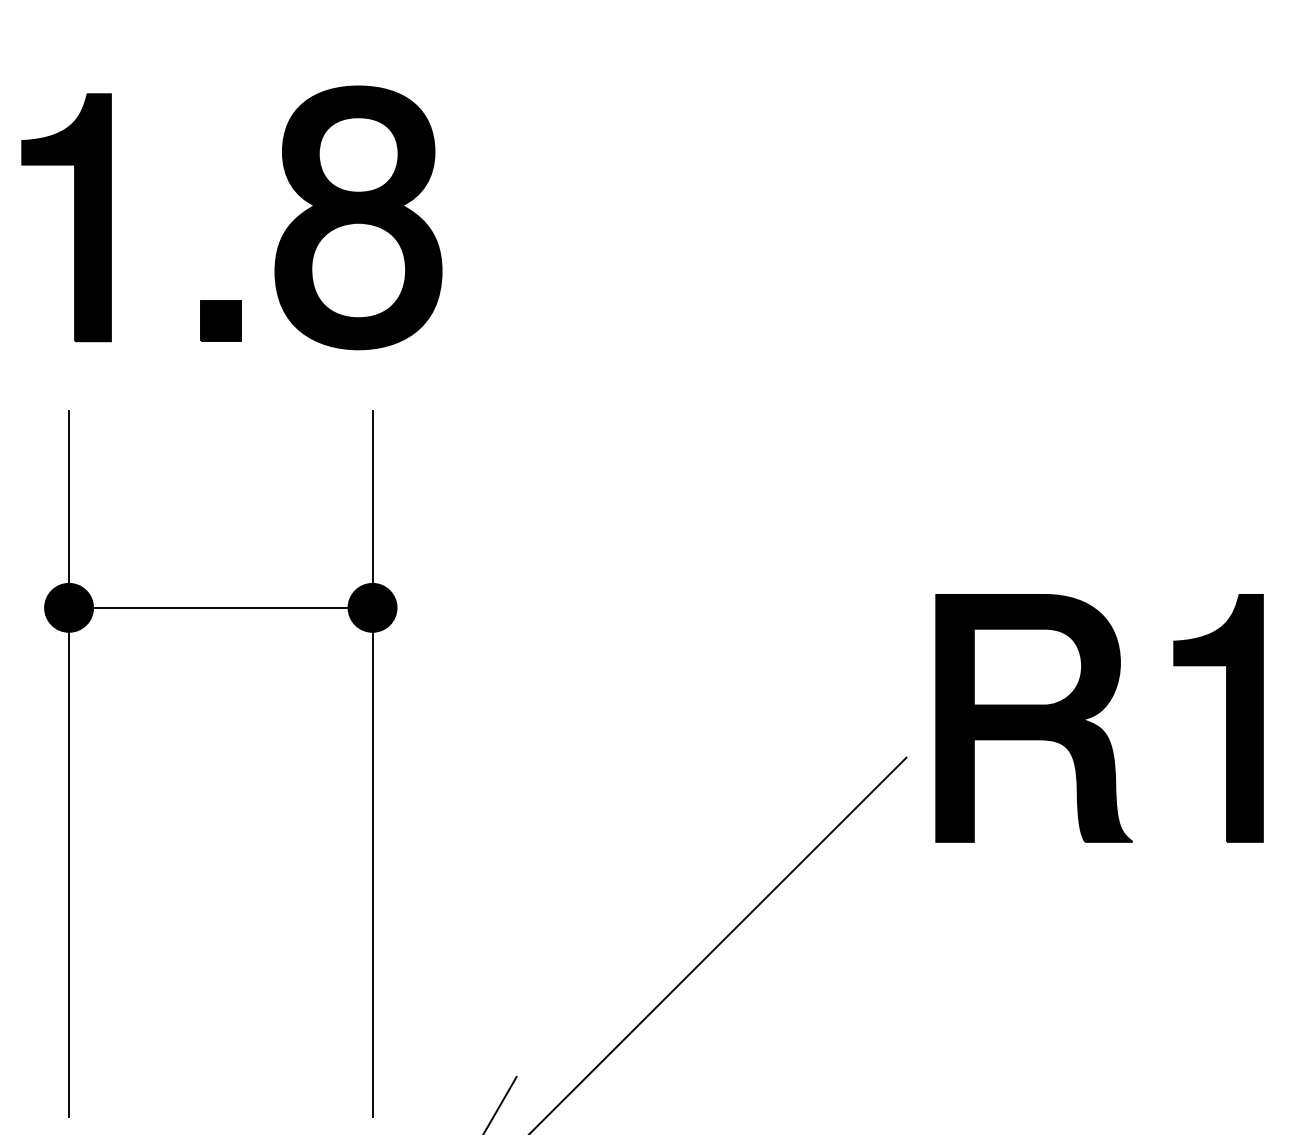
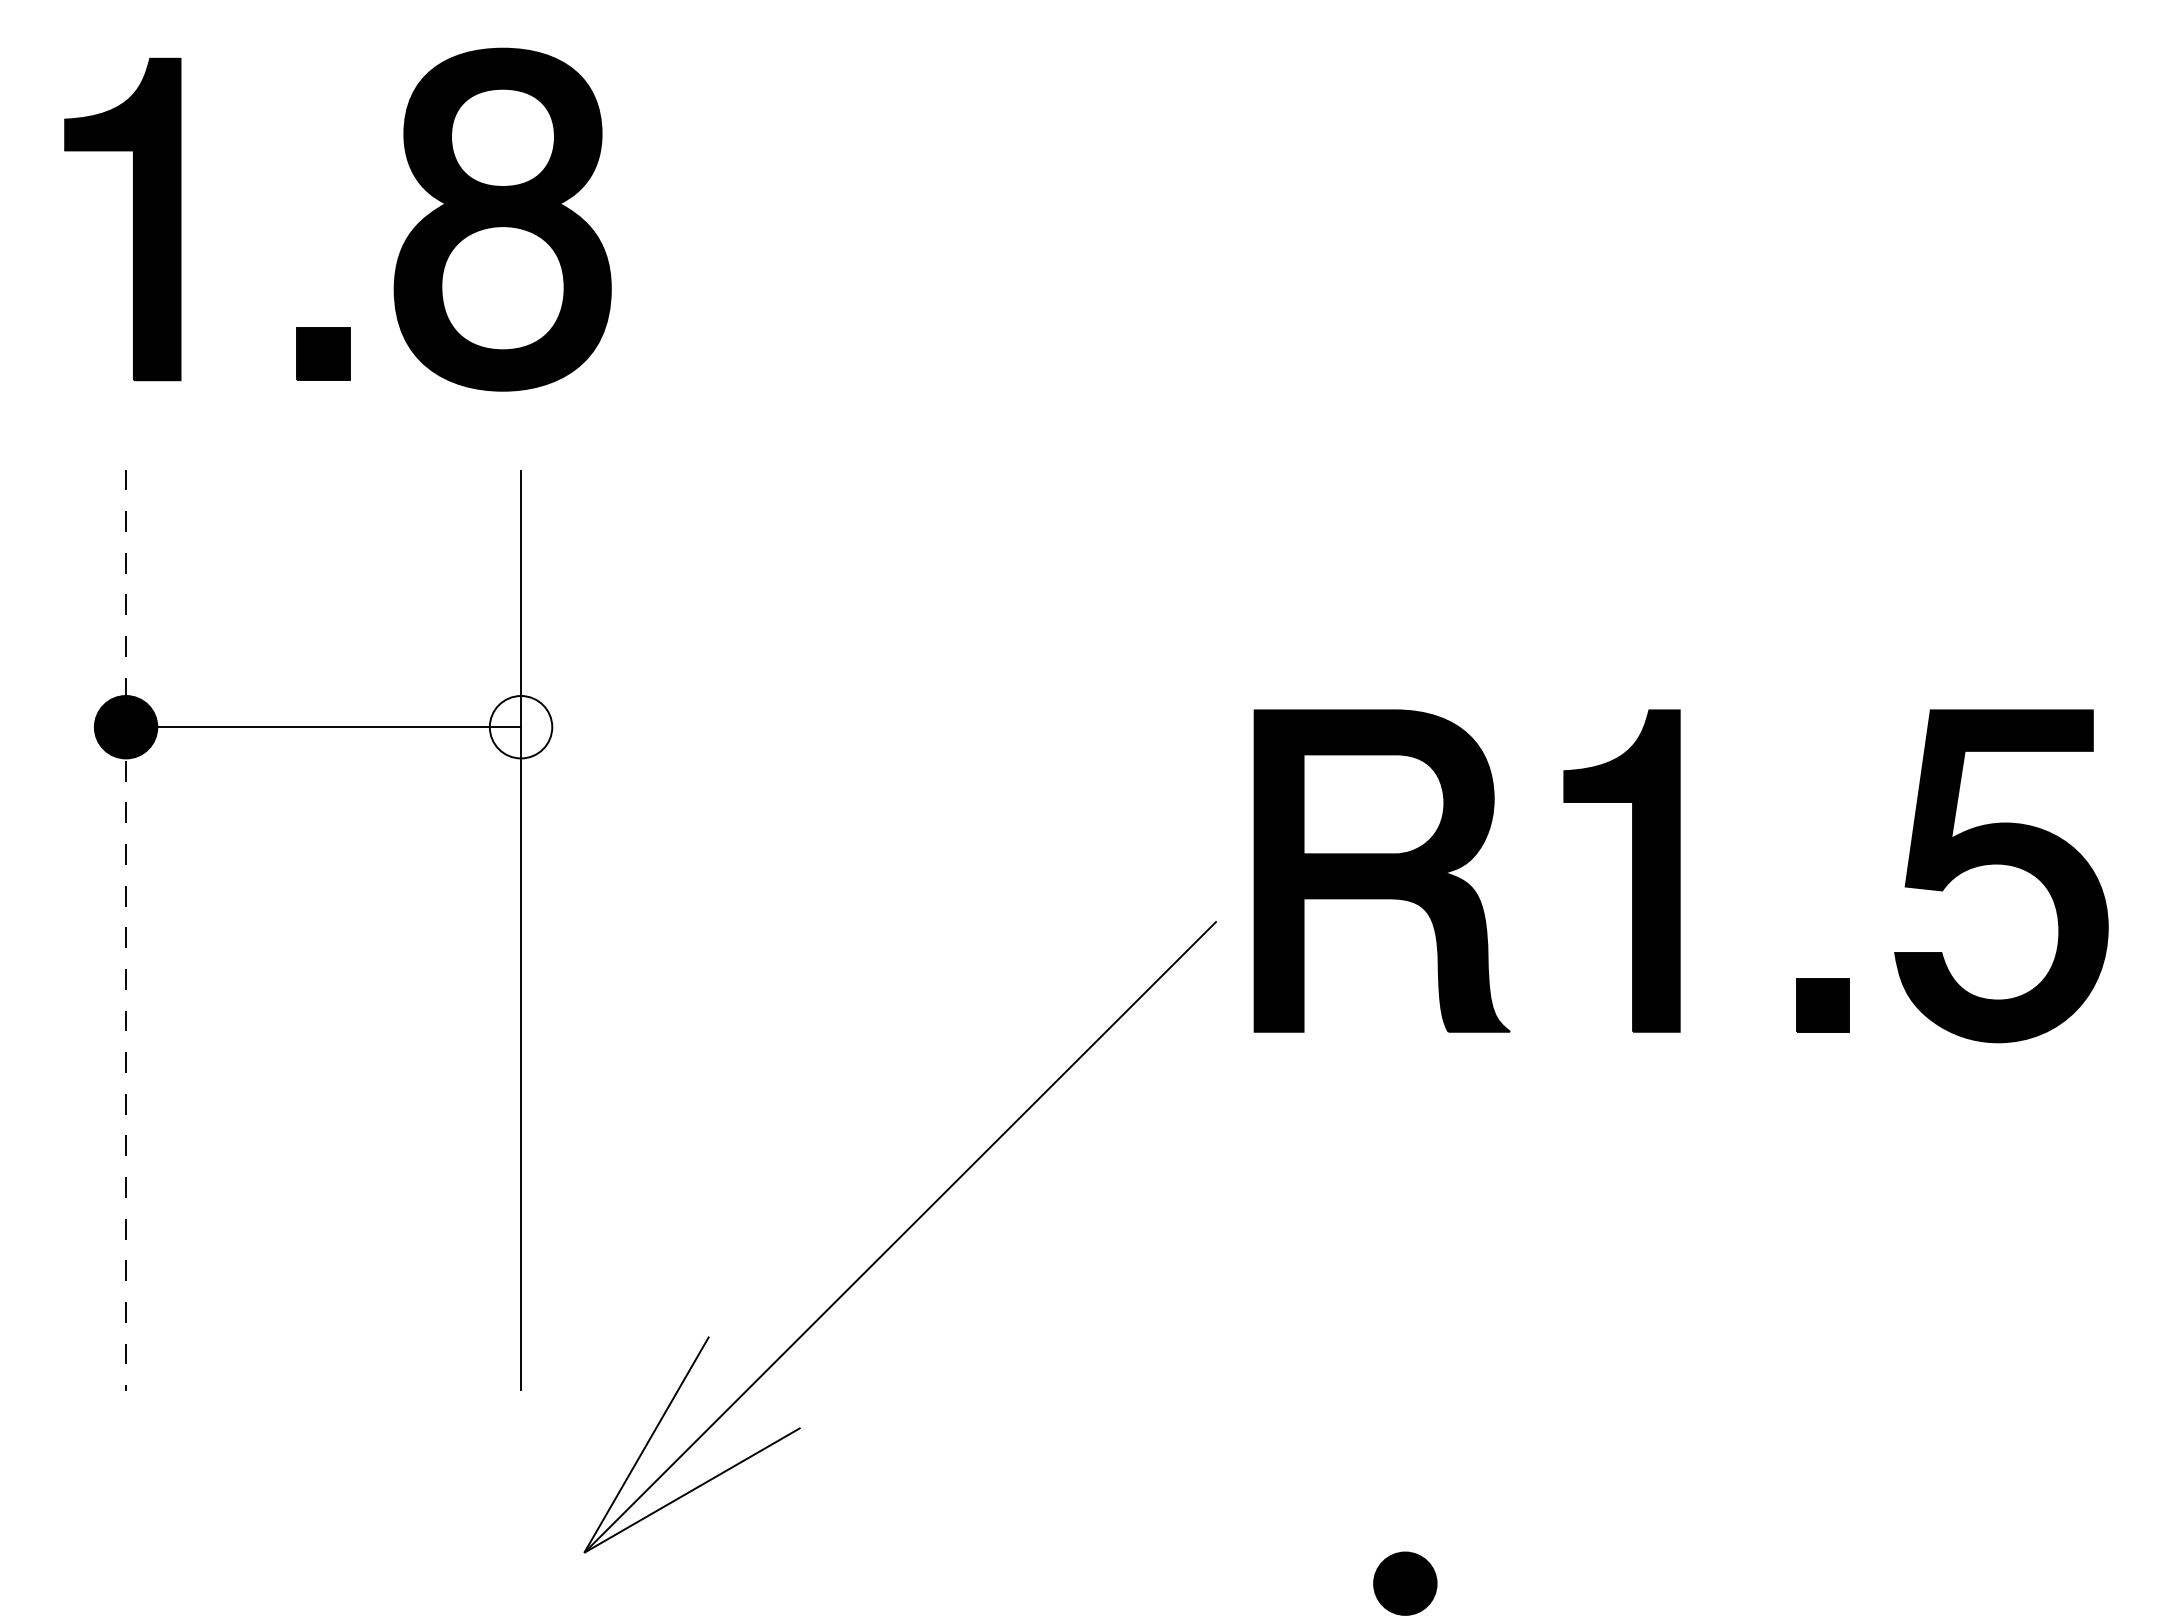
fill: (372, 608) -> (520, 727), removed
line: (69, 764) -> (126, 930), solid -> dashed

